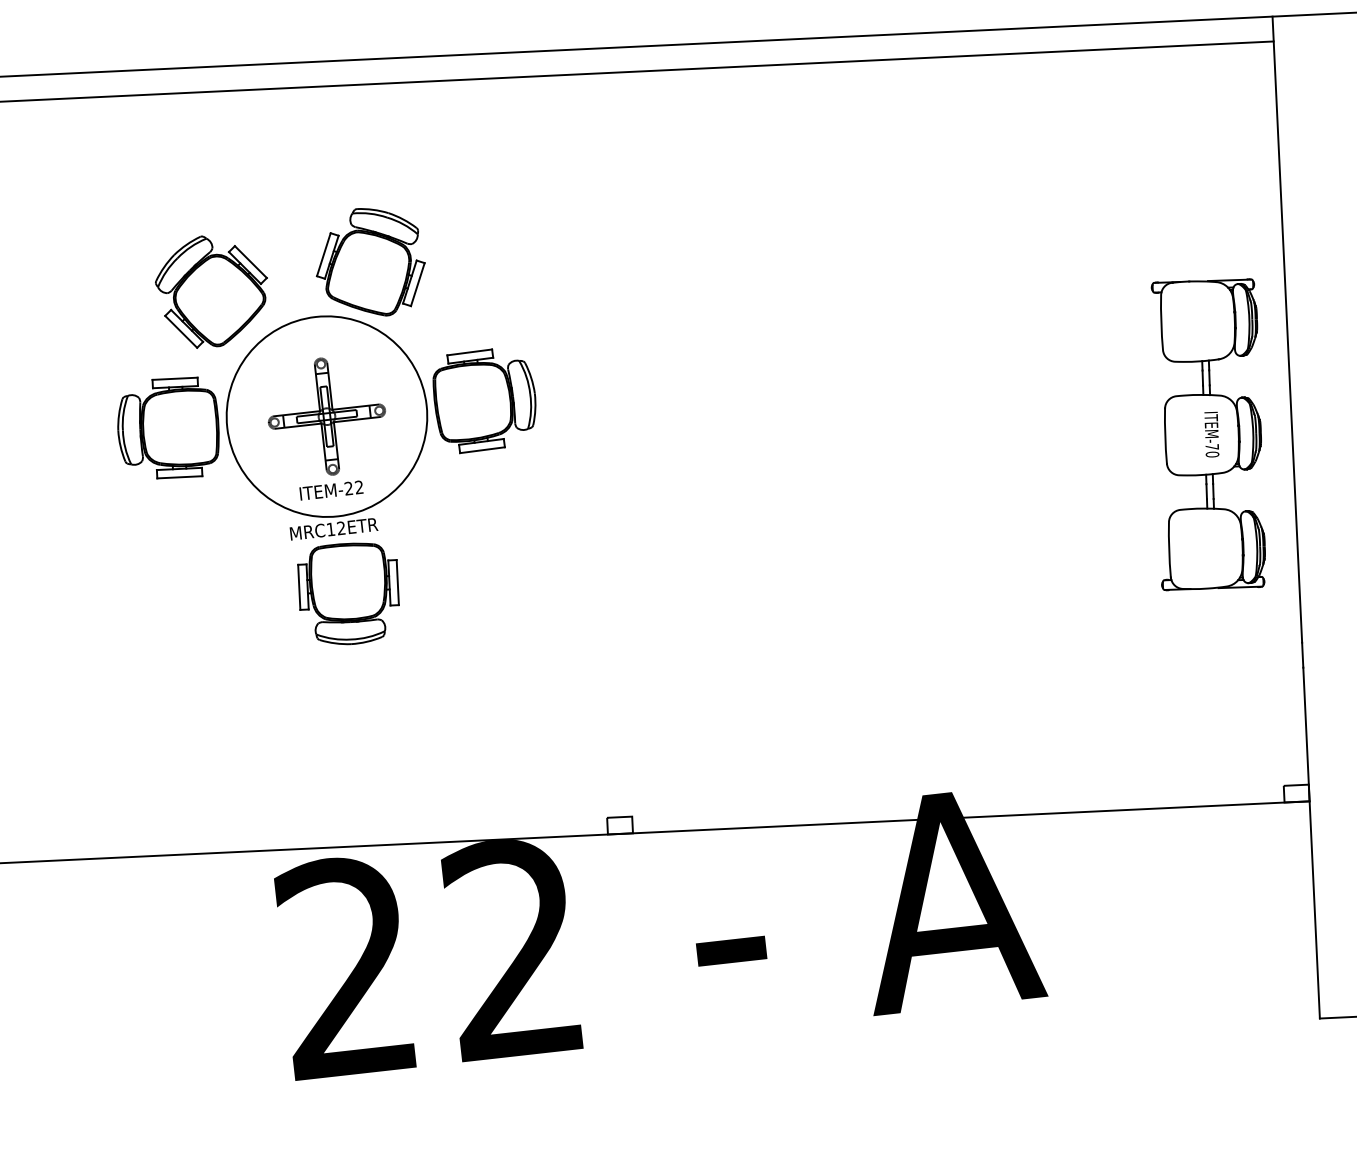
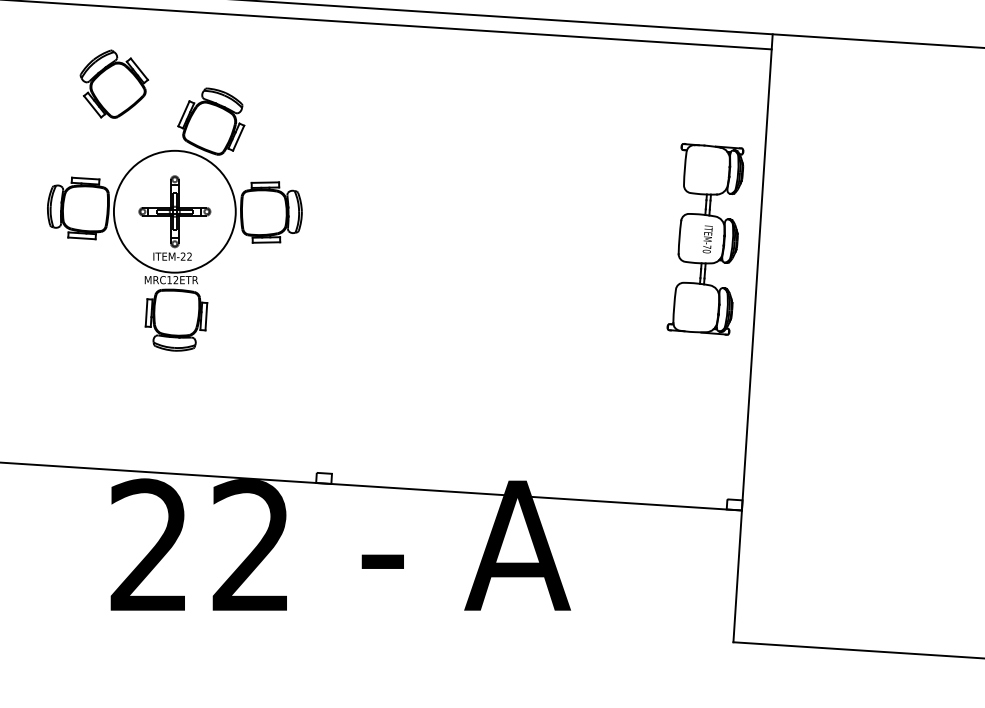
part: (212, 289) -> (114, 83), moved
part: (1208, 435) -> (705, 239), moved

